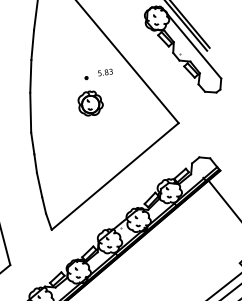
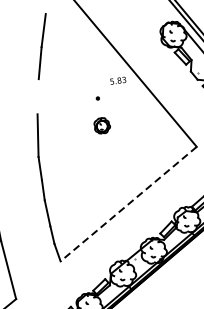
text: (105, 72) -> (118, 80), moved
line: (30, 76) -> (37, 96), removed
part: (90, 103) -> (102, 125), size x0.6
line: (115, 176) -> (128, 204), solid -> dashed

